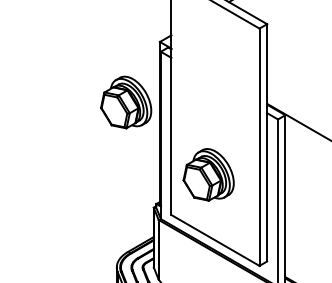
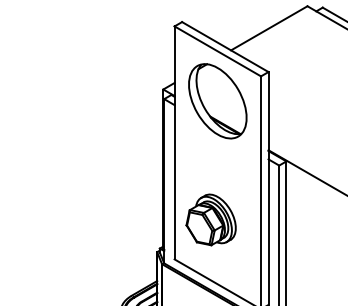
part: (215, 54) -> (217, 101), added
part: (125, 102) -> (129, 148), removed

